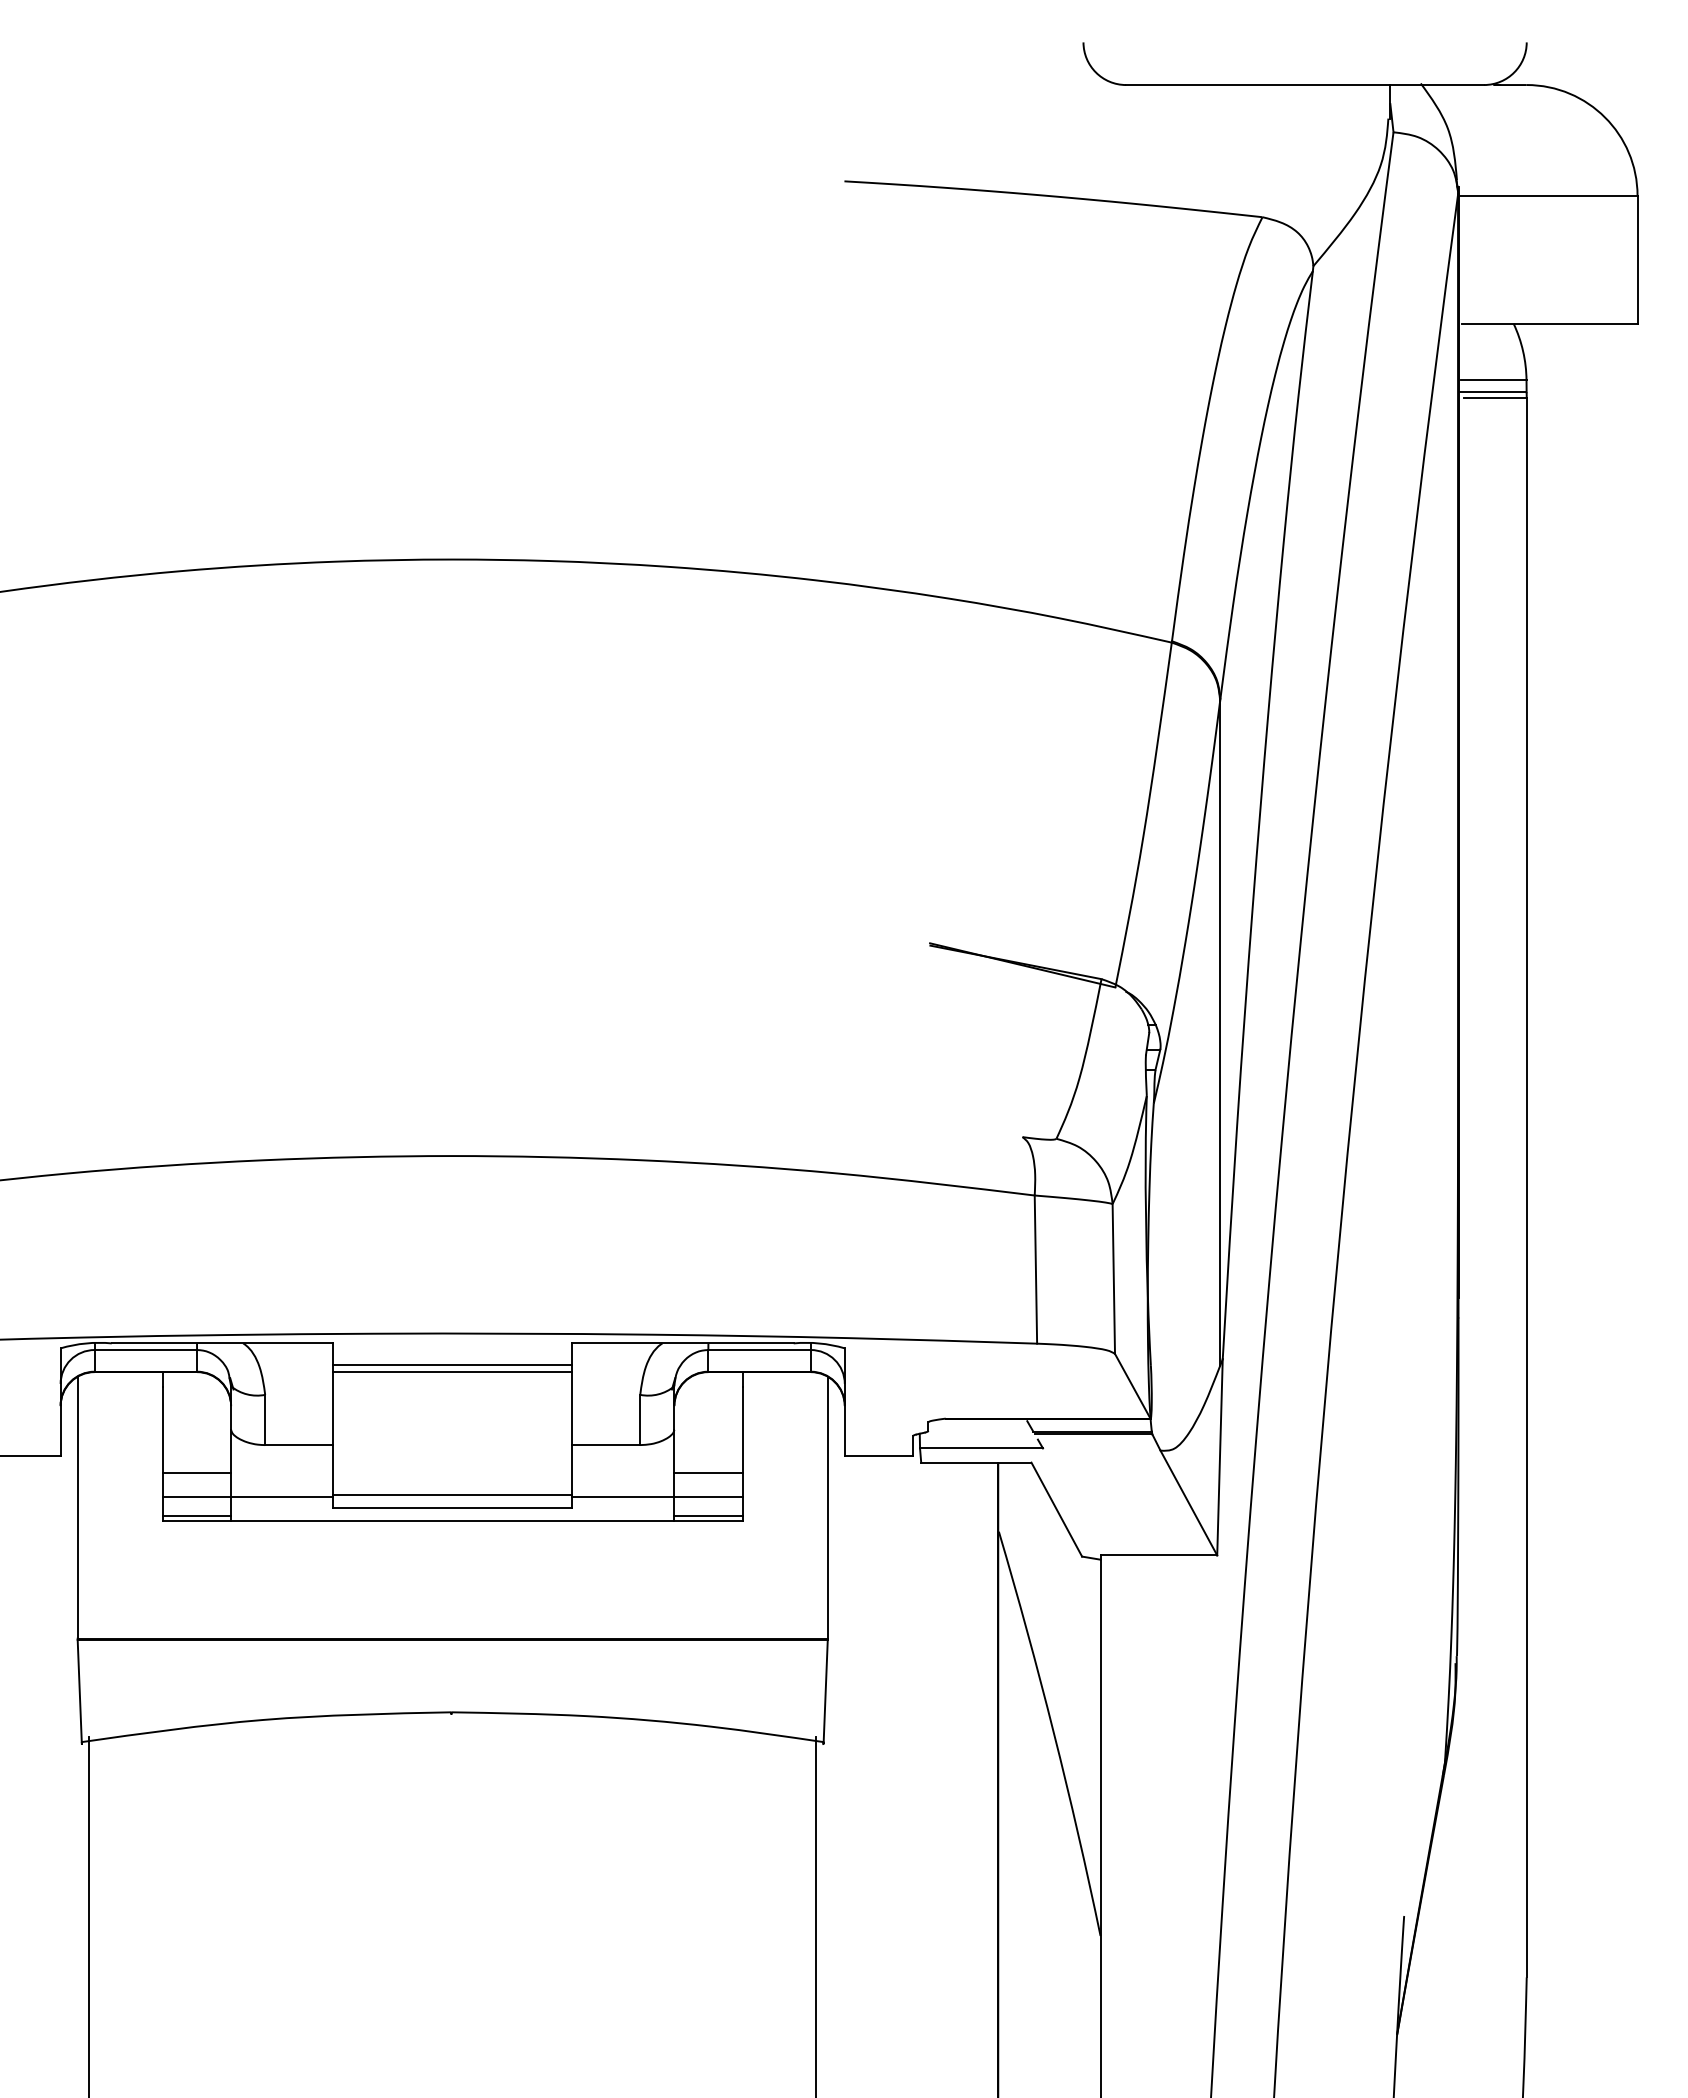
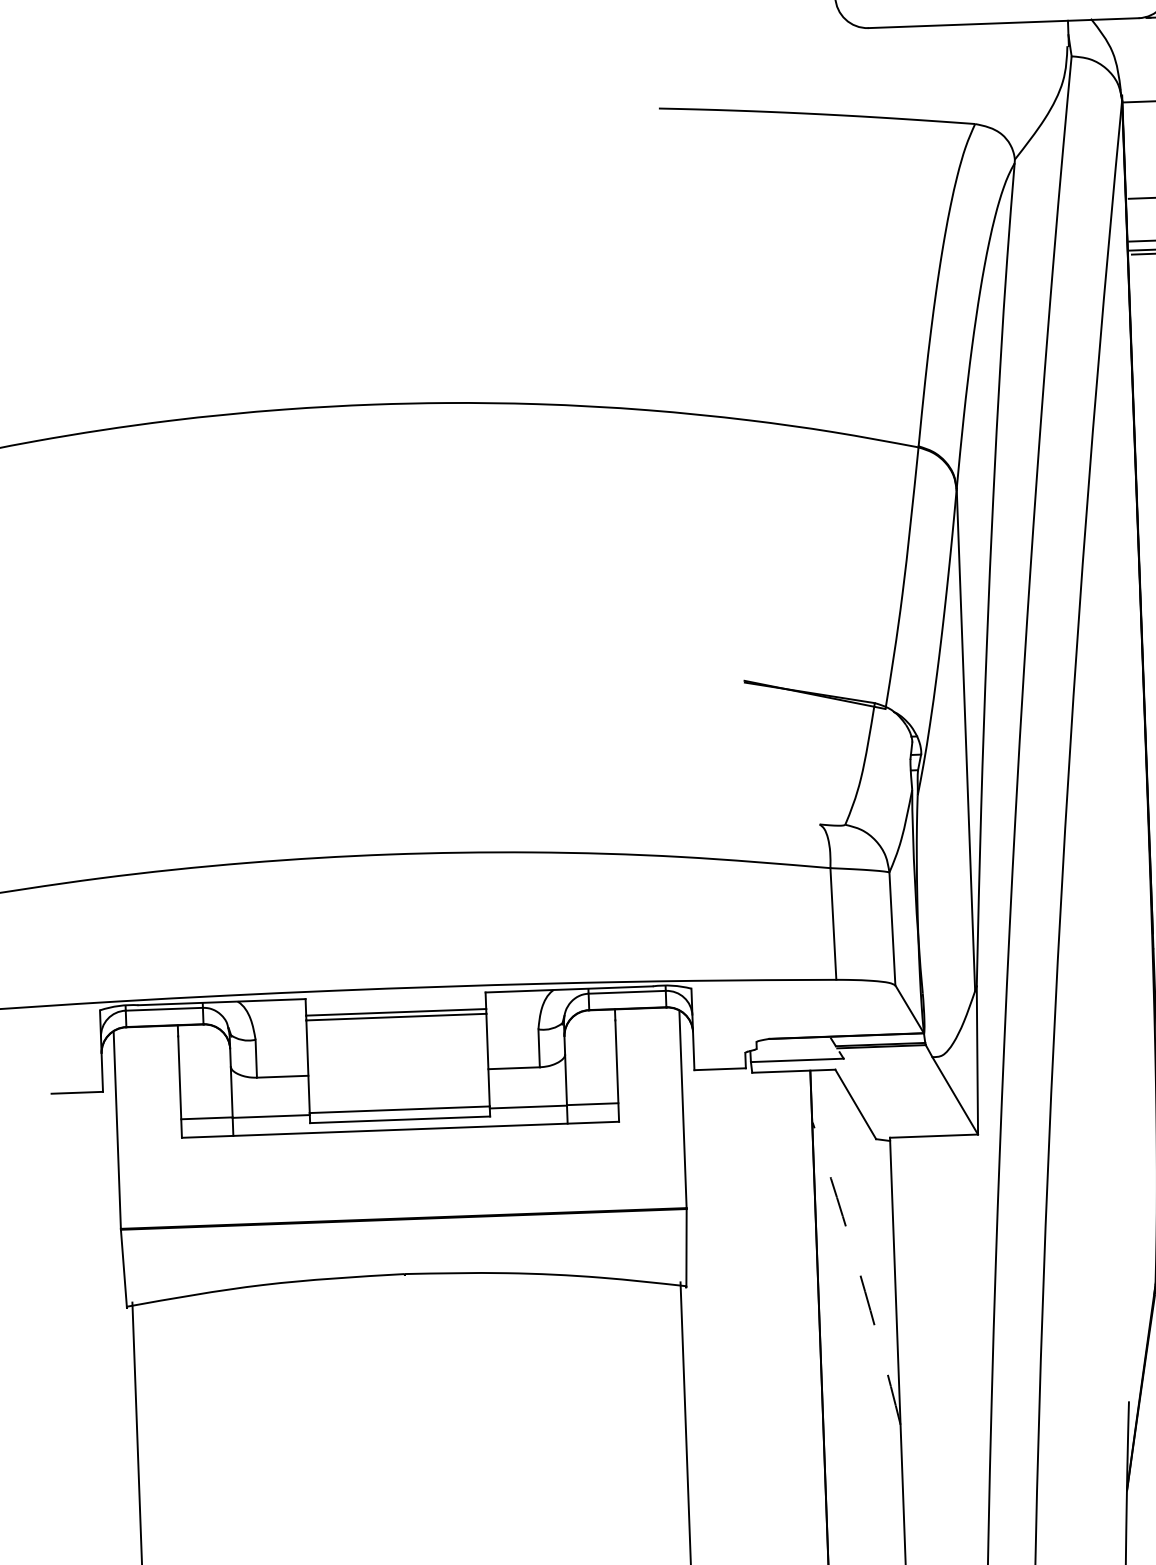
line: (196, 1473) -> (205, 1100), removed
line: (708, 1473) -> (592, 1086), removed
line: (196, 1515) -> (207, 1132), removed
line: (708, 1515) -> (593, 1118), removed
arc: (1053, 1732) -> (859, 1272), solid -> dashed

